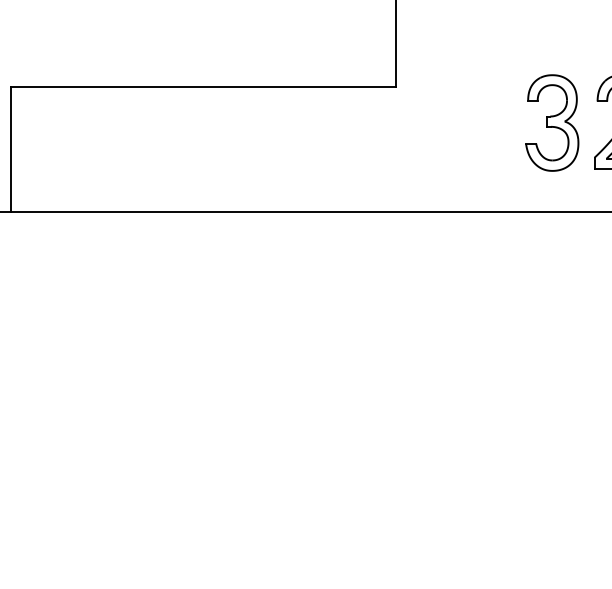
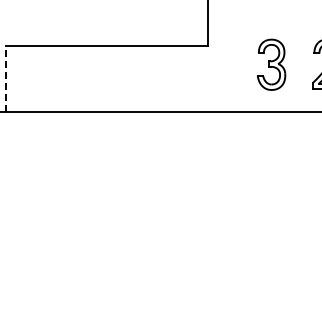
part: (552, 122) -> (271, 64), moved
line: (10, 149) -> (5, 78), solid -> dashed

